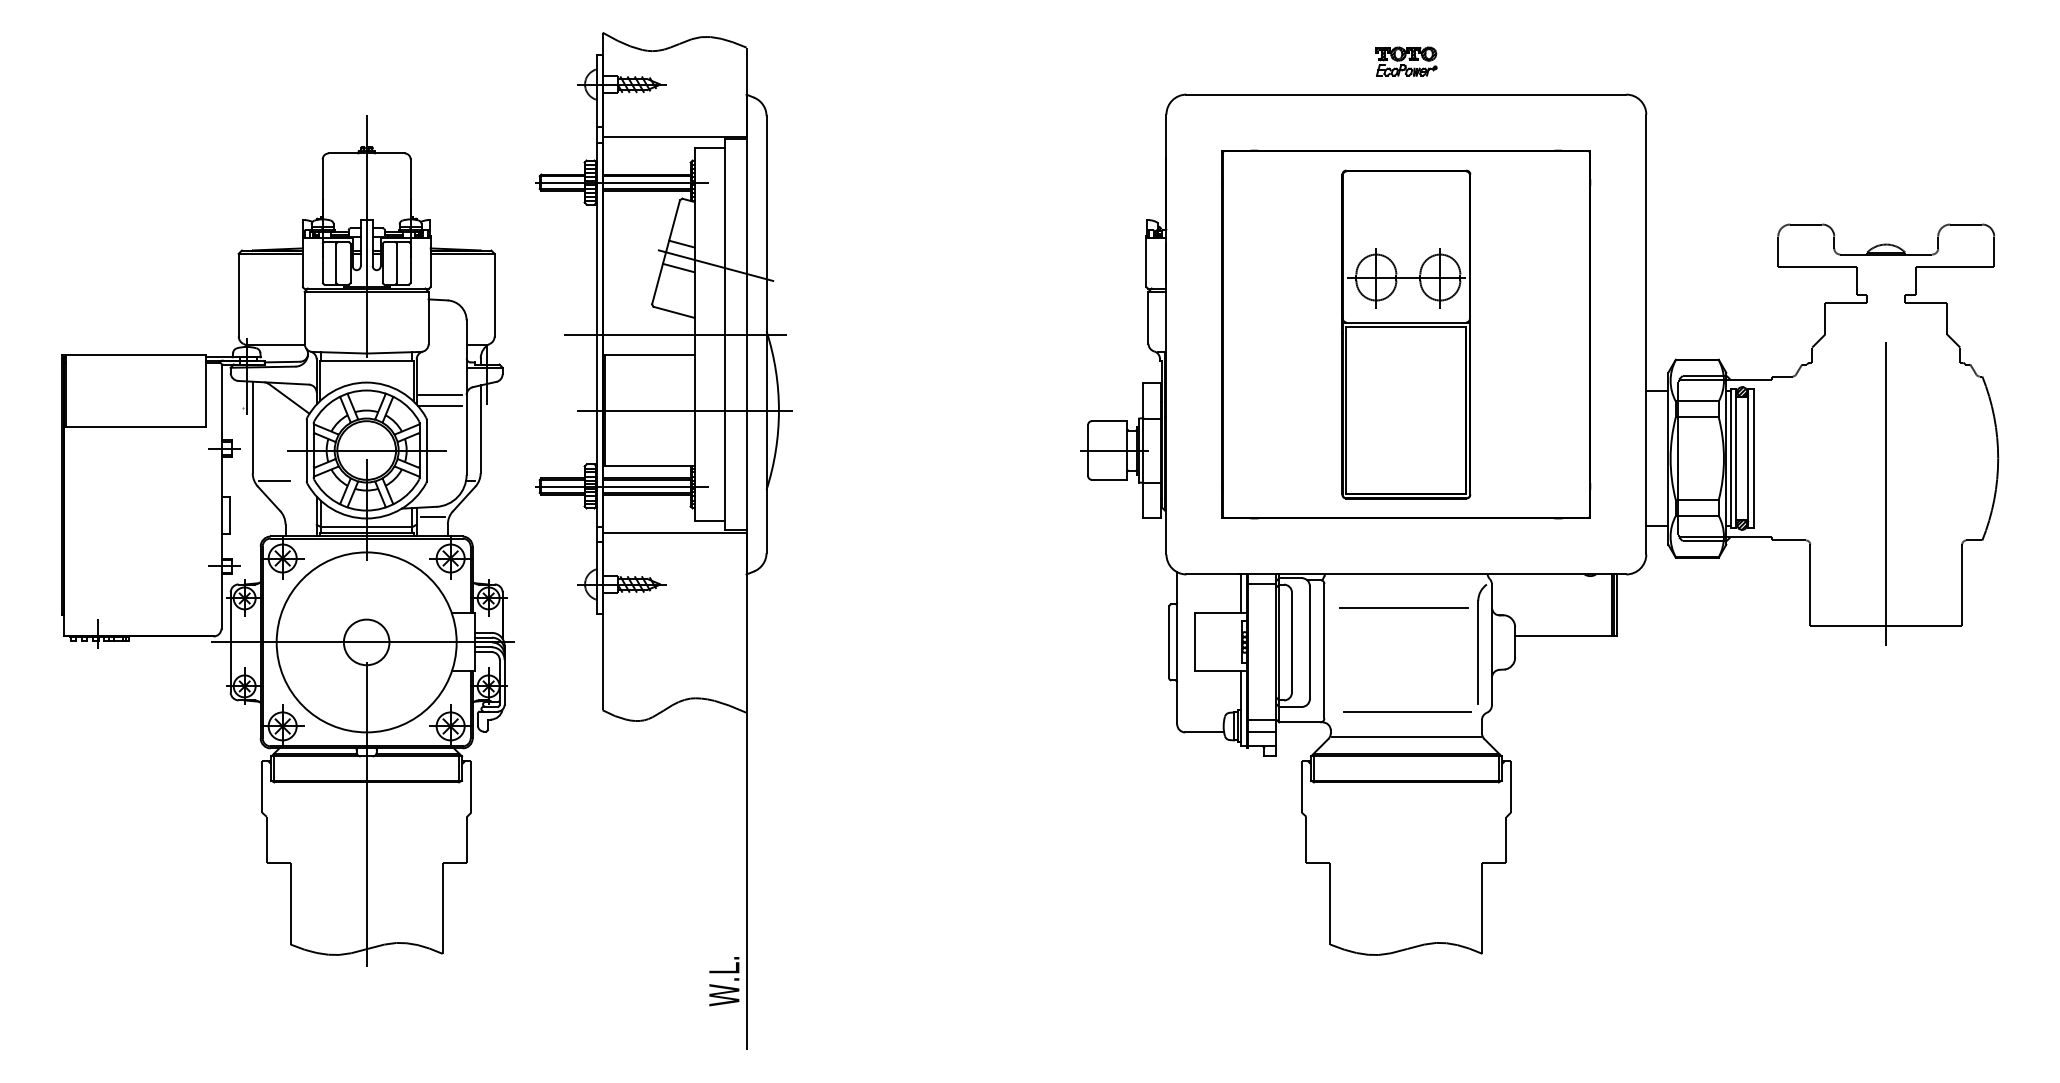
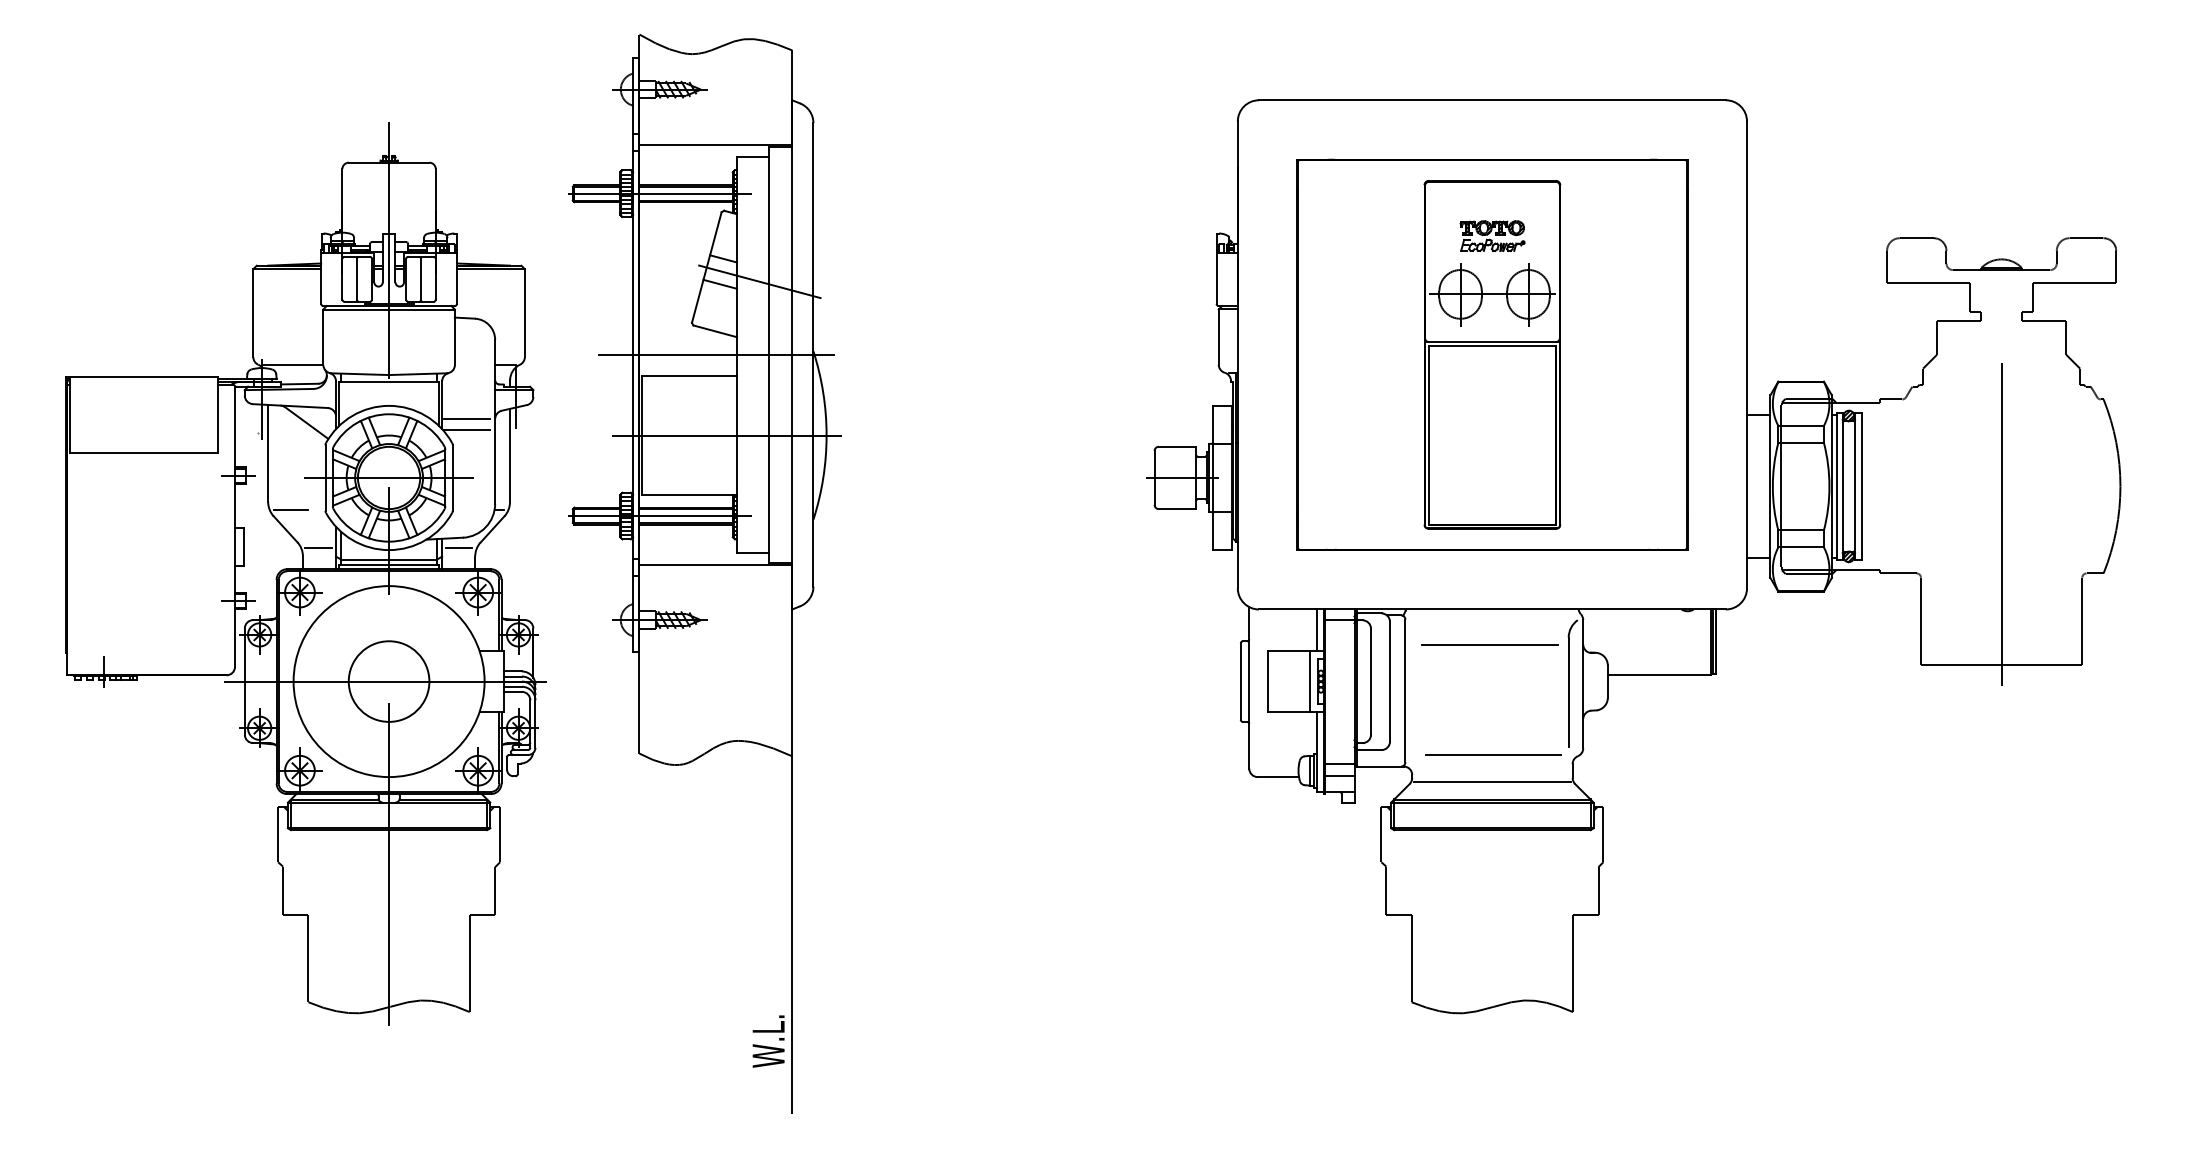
part: (1406, 61) -> (1492, 235), moved
line: (299, 516) -> (317, 547), added
circle: (366, 642) -> (388, 681), size x1.67
line: (1234, 642) -> (1310, 681), added

